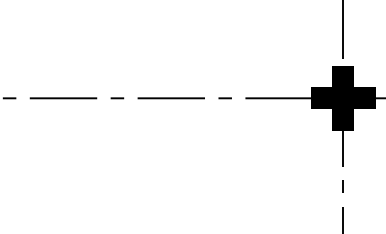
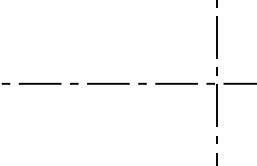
fill: (342, 97) -> (216, 83), removed

